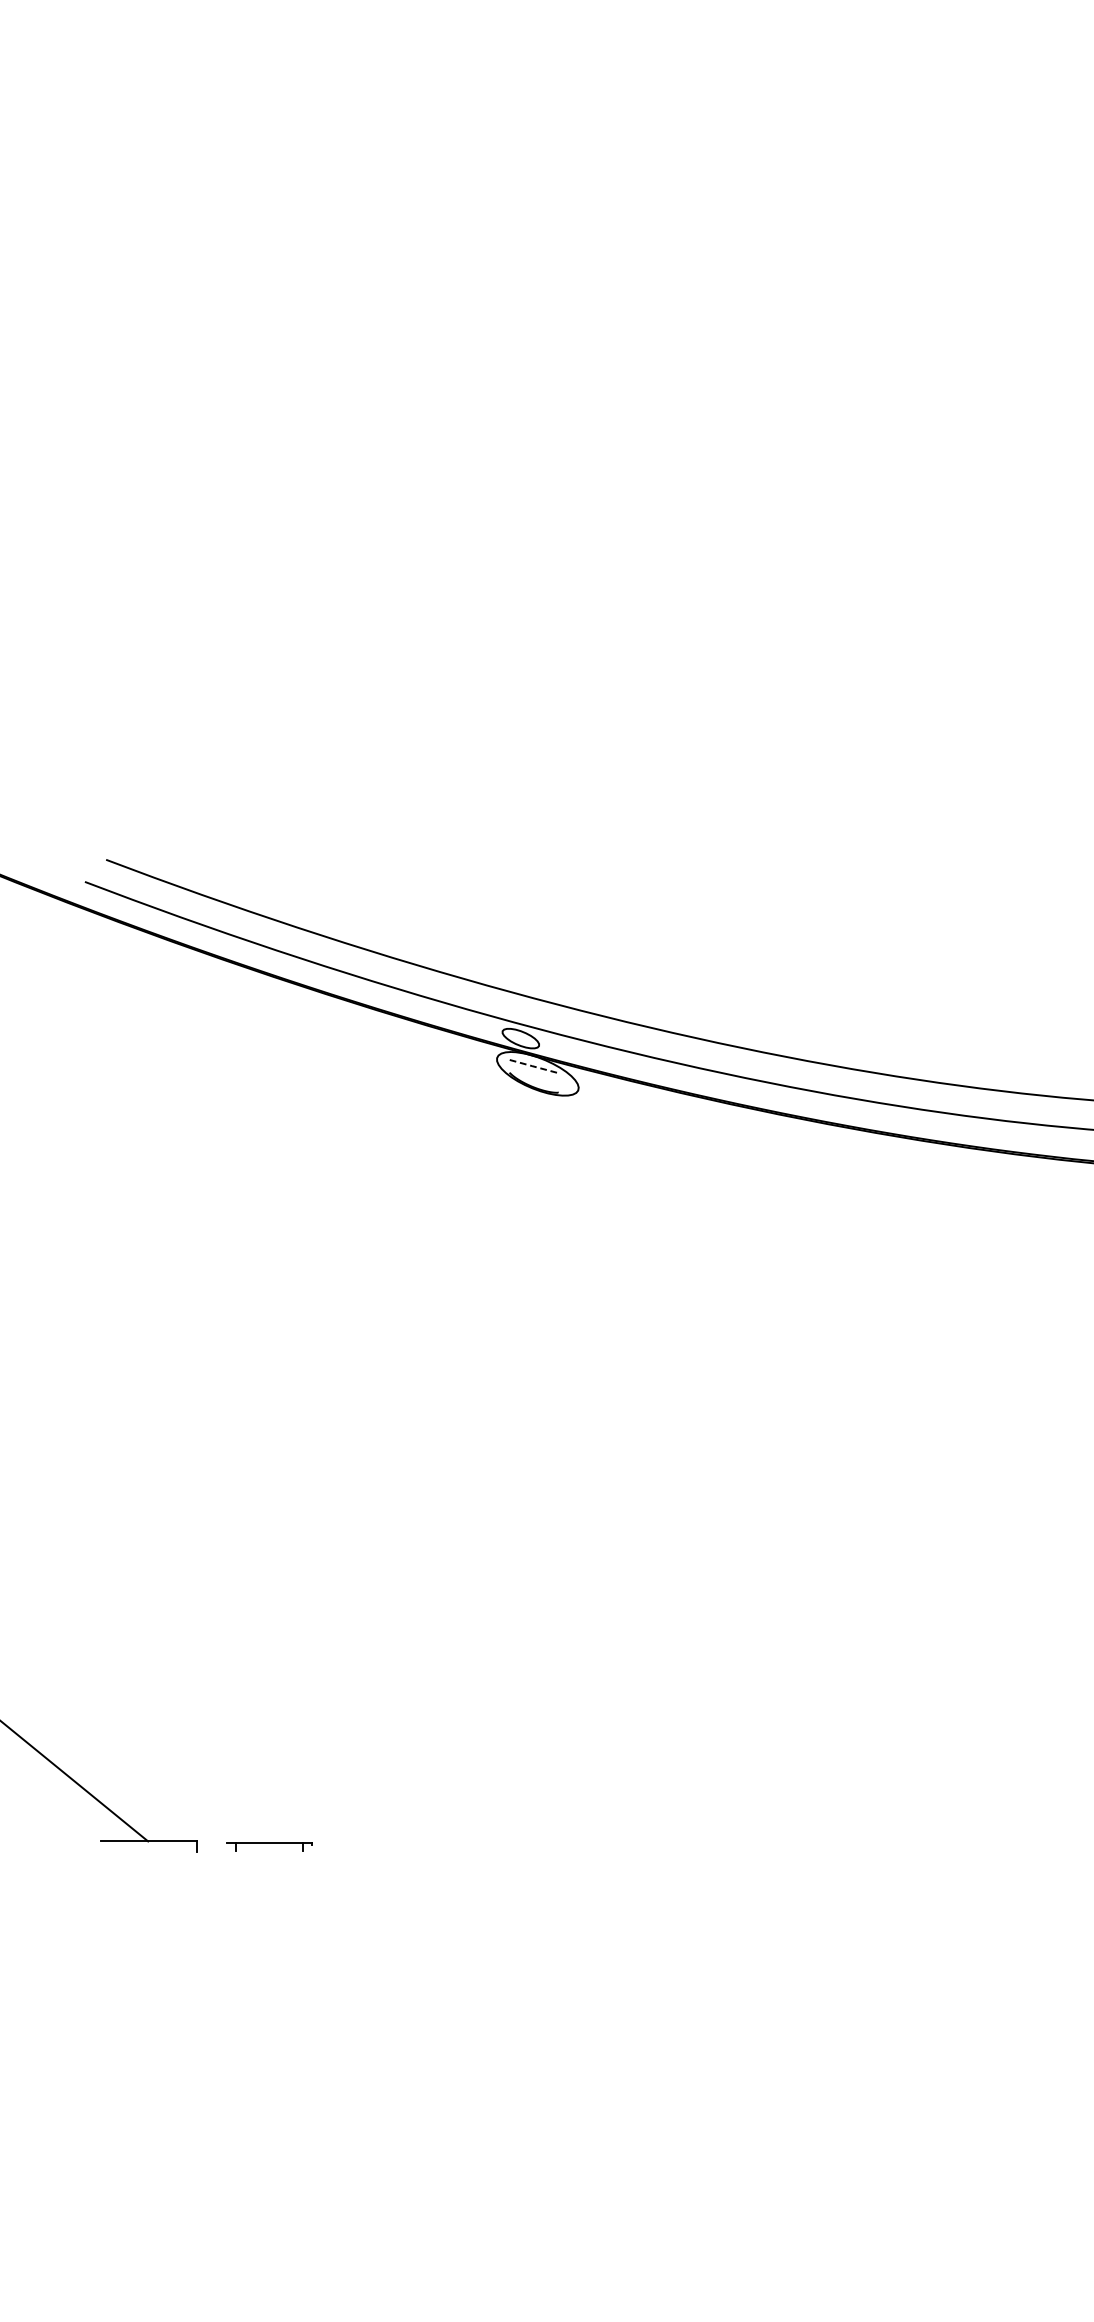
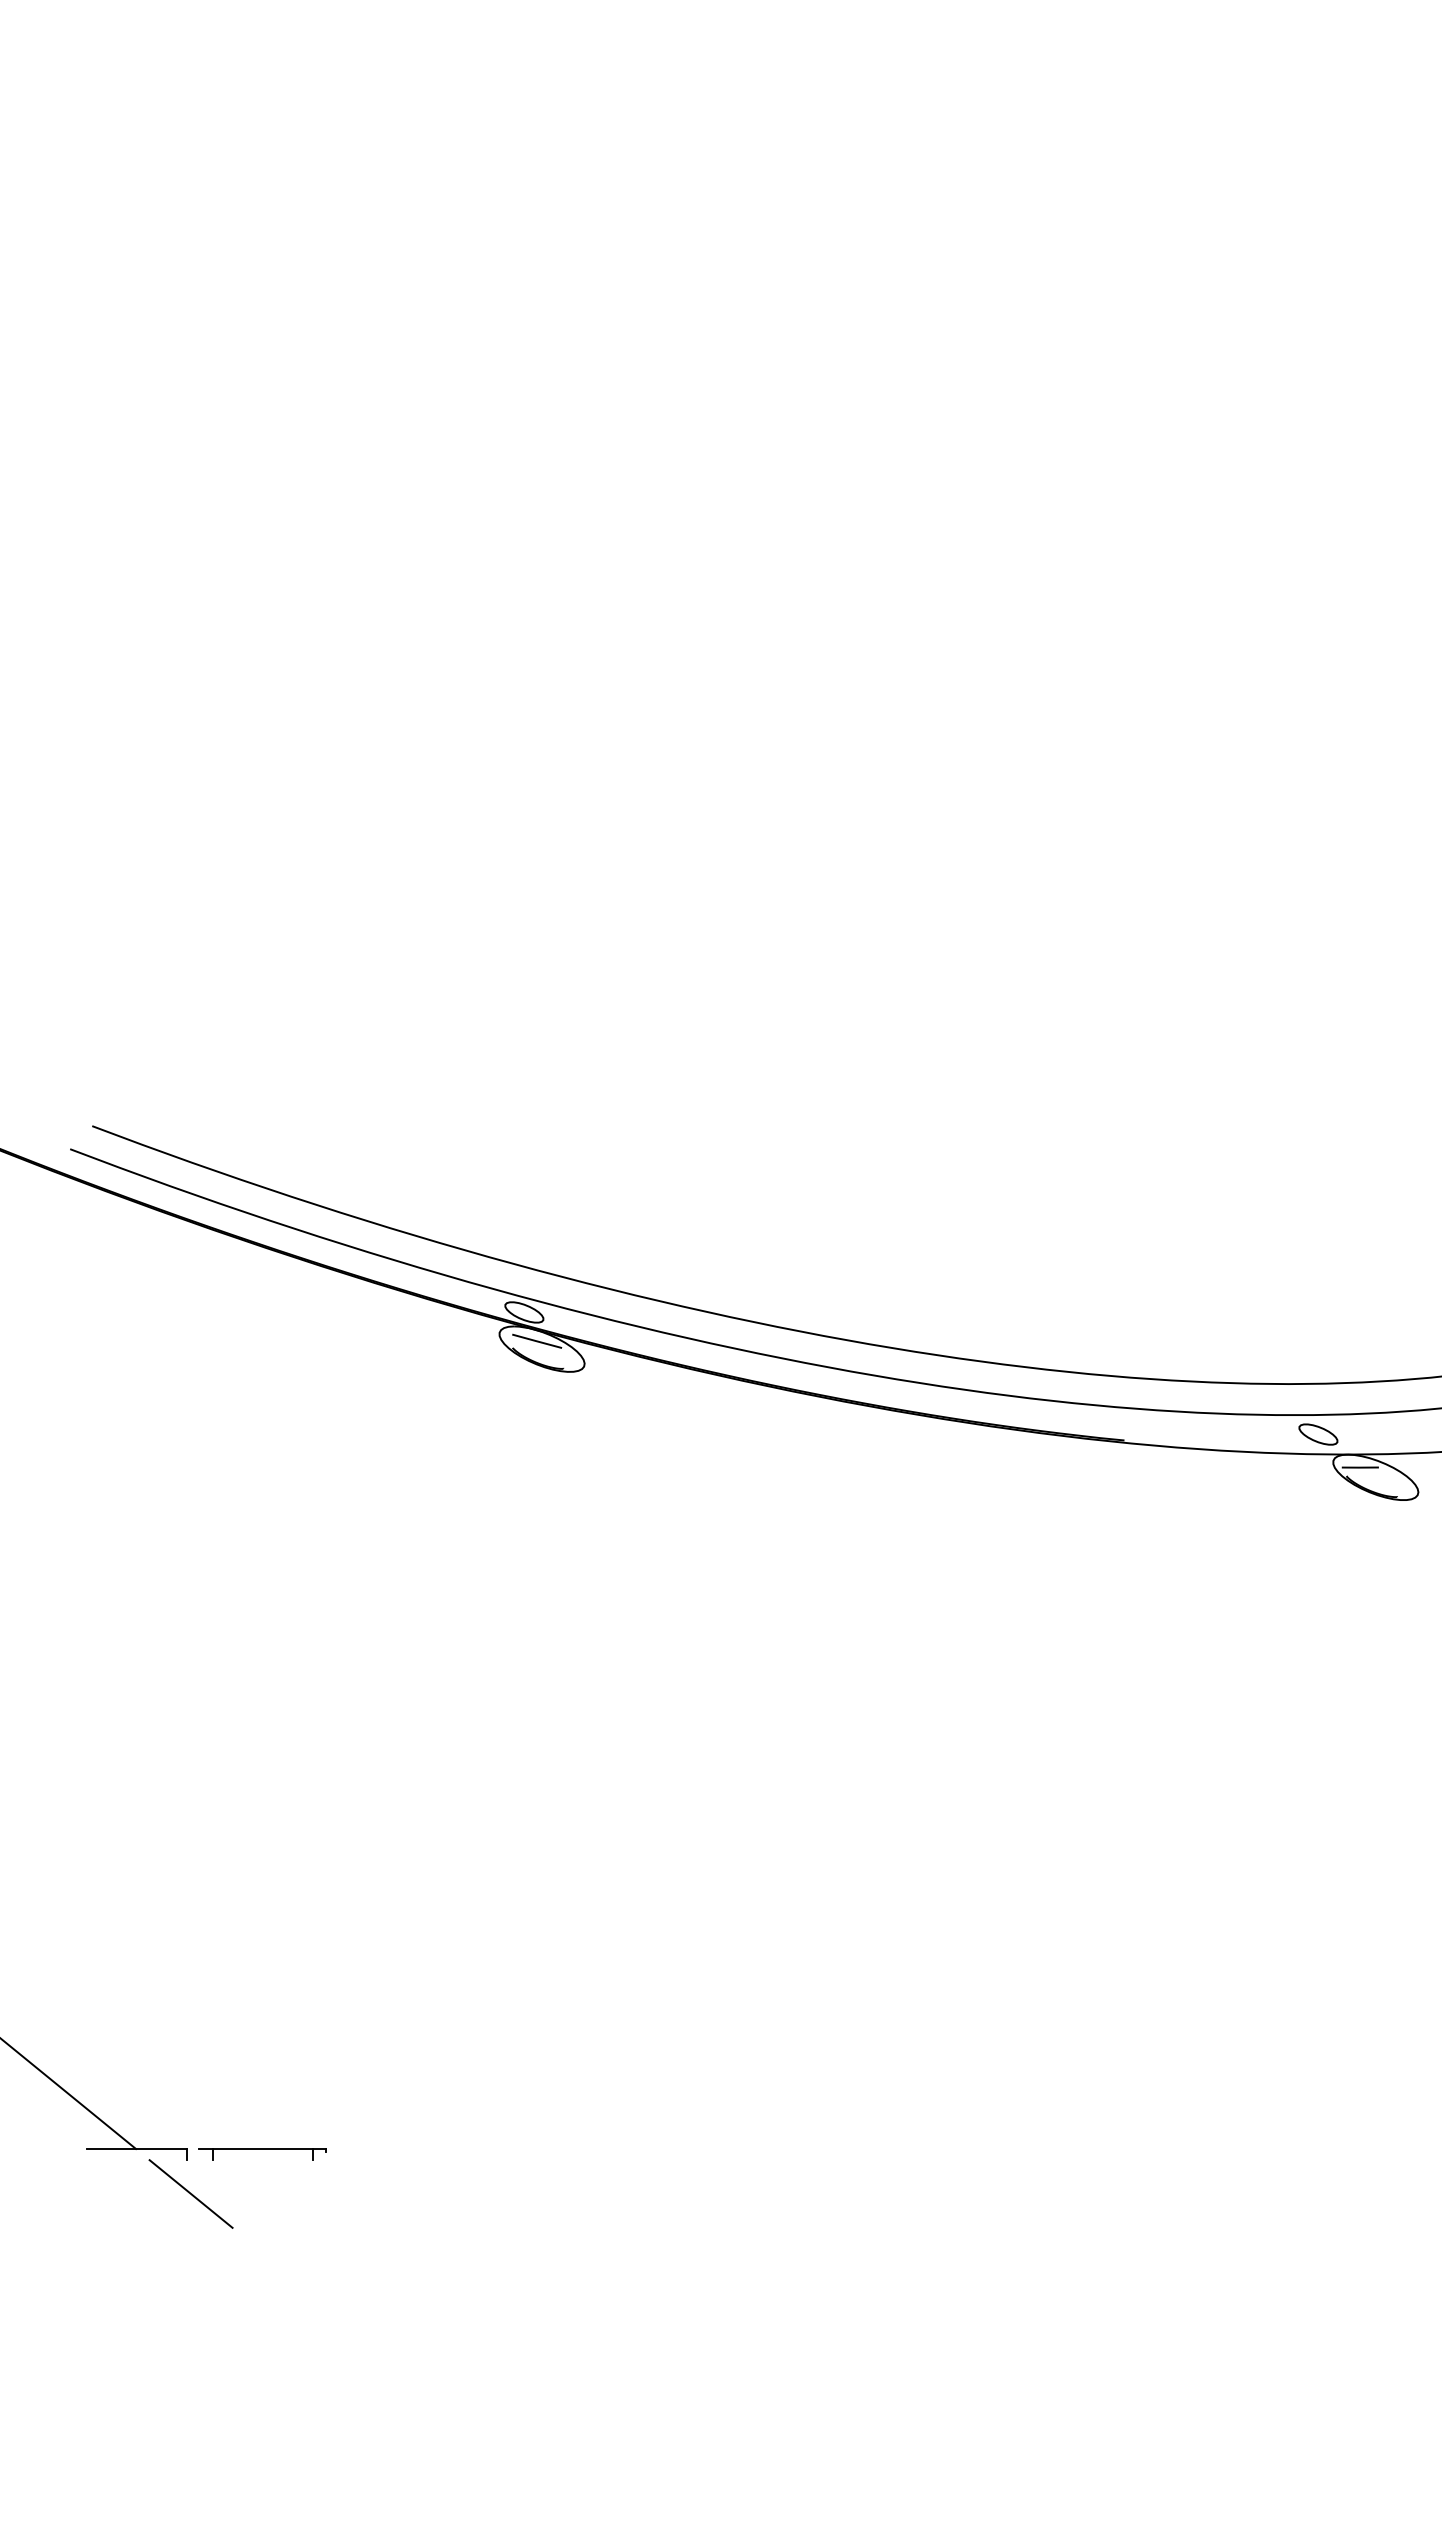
line: (532, 1066) -> (536, 1341), dashed -> solid
part: (269, 1846) -> (262, 2154), size x1.43
line: (200, 1884) -> (190, 2193), added

